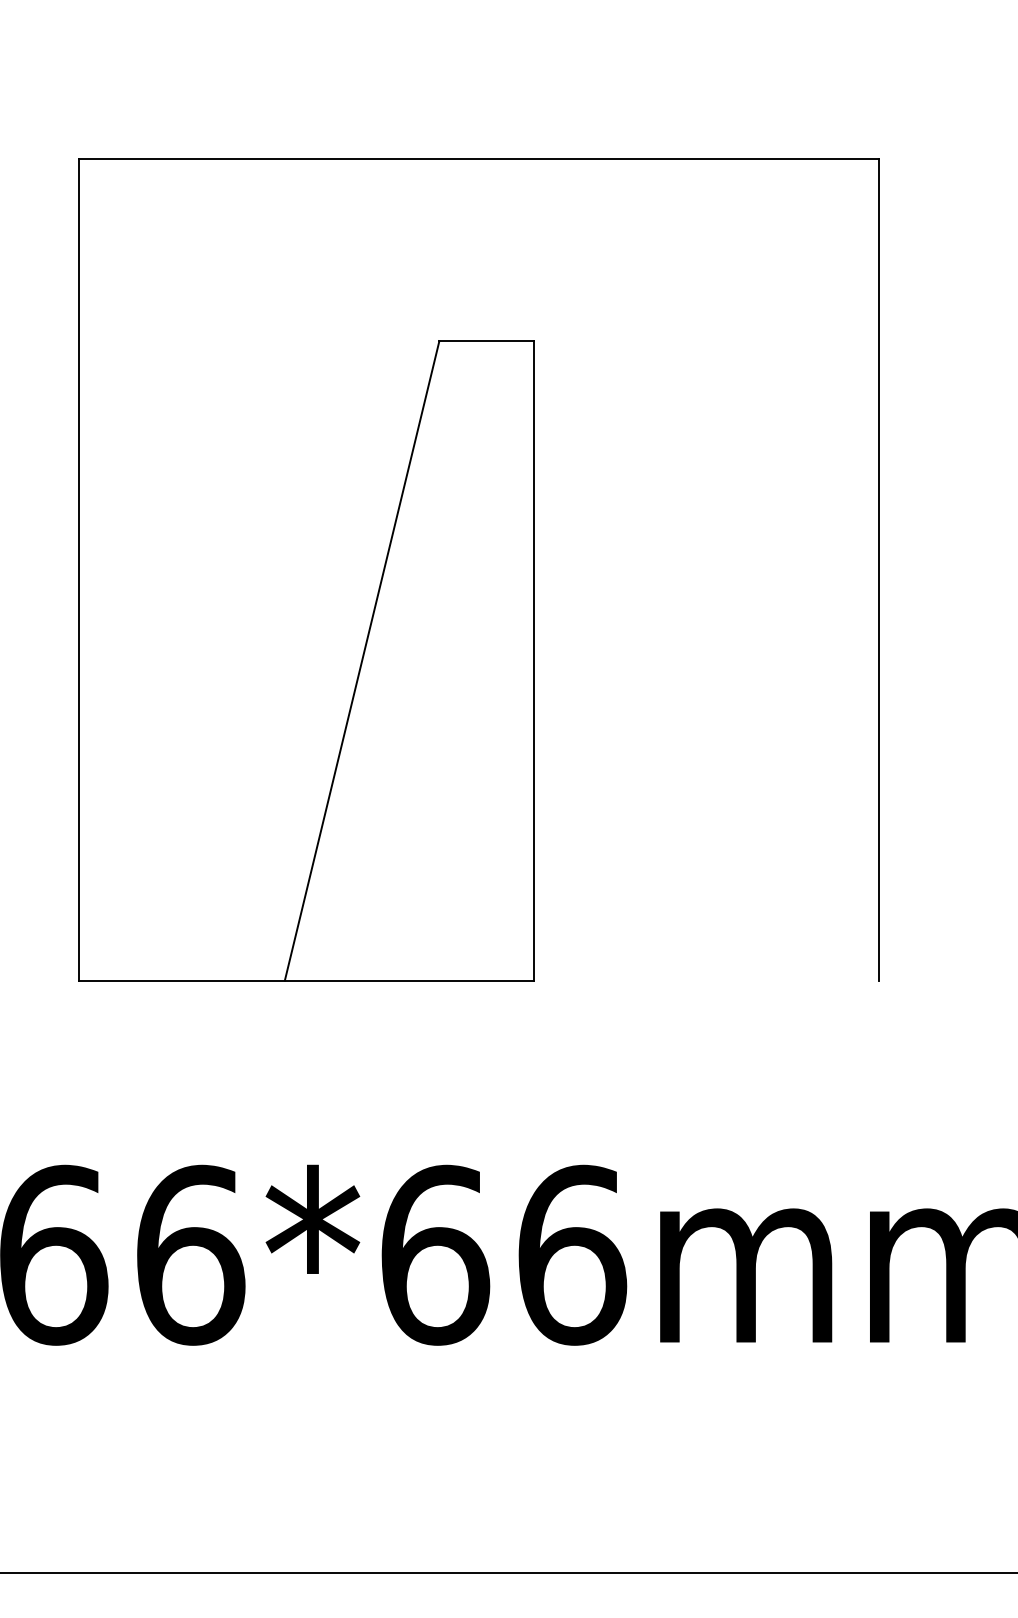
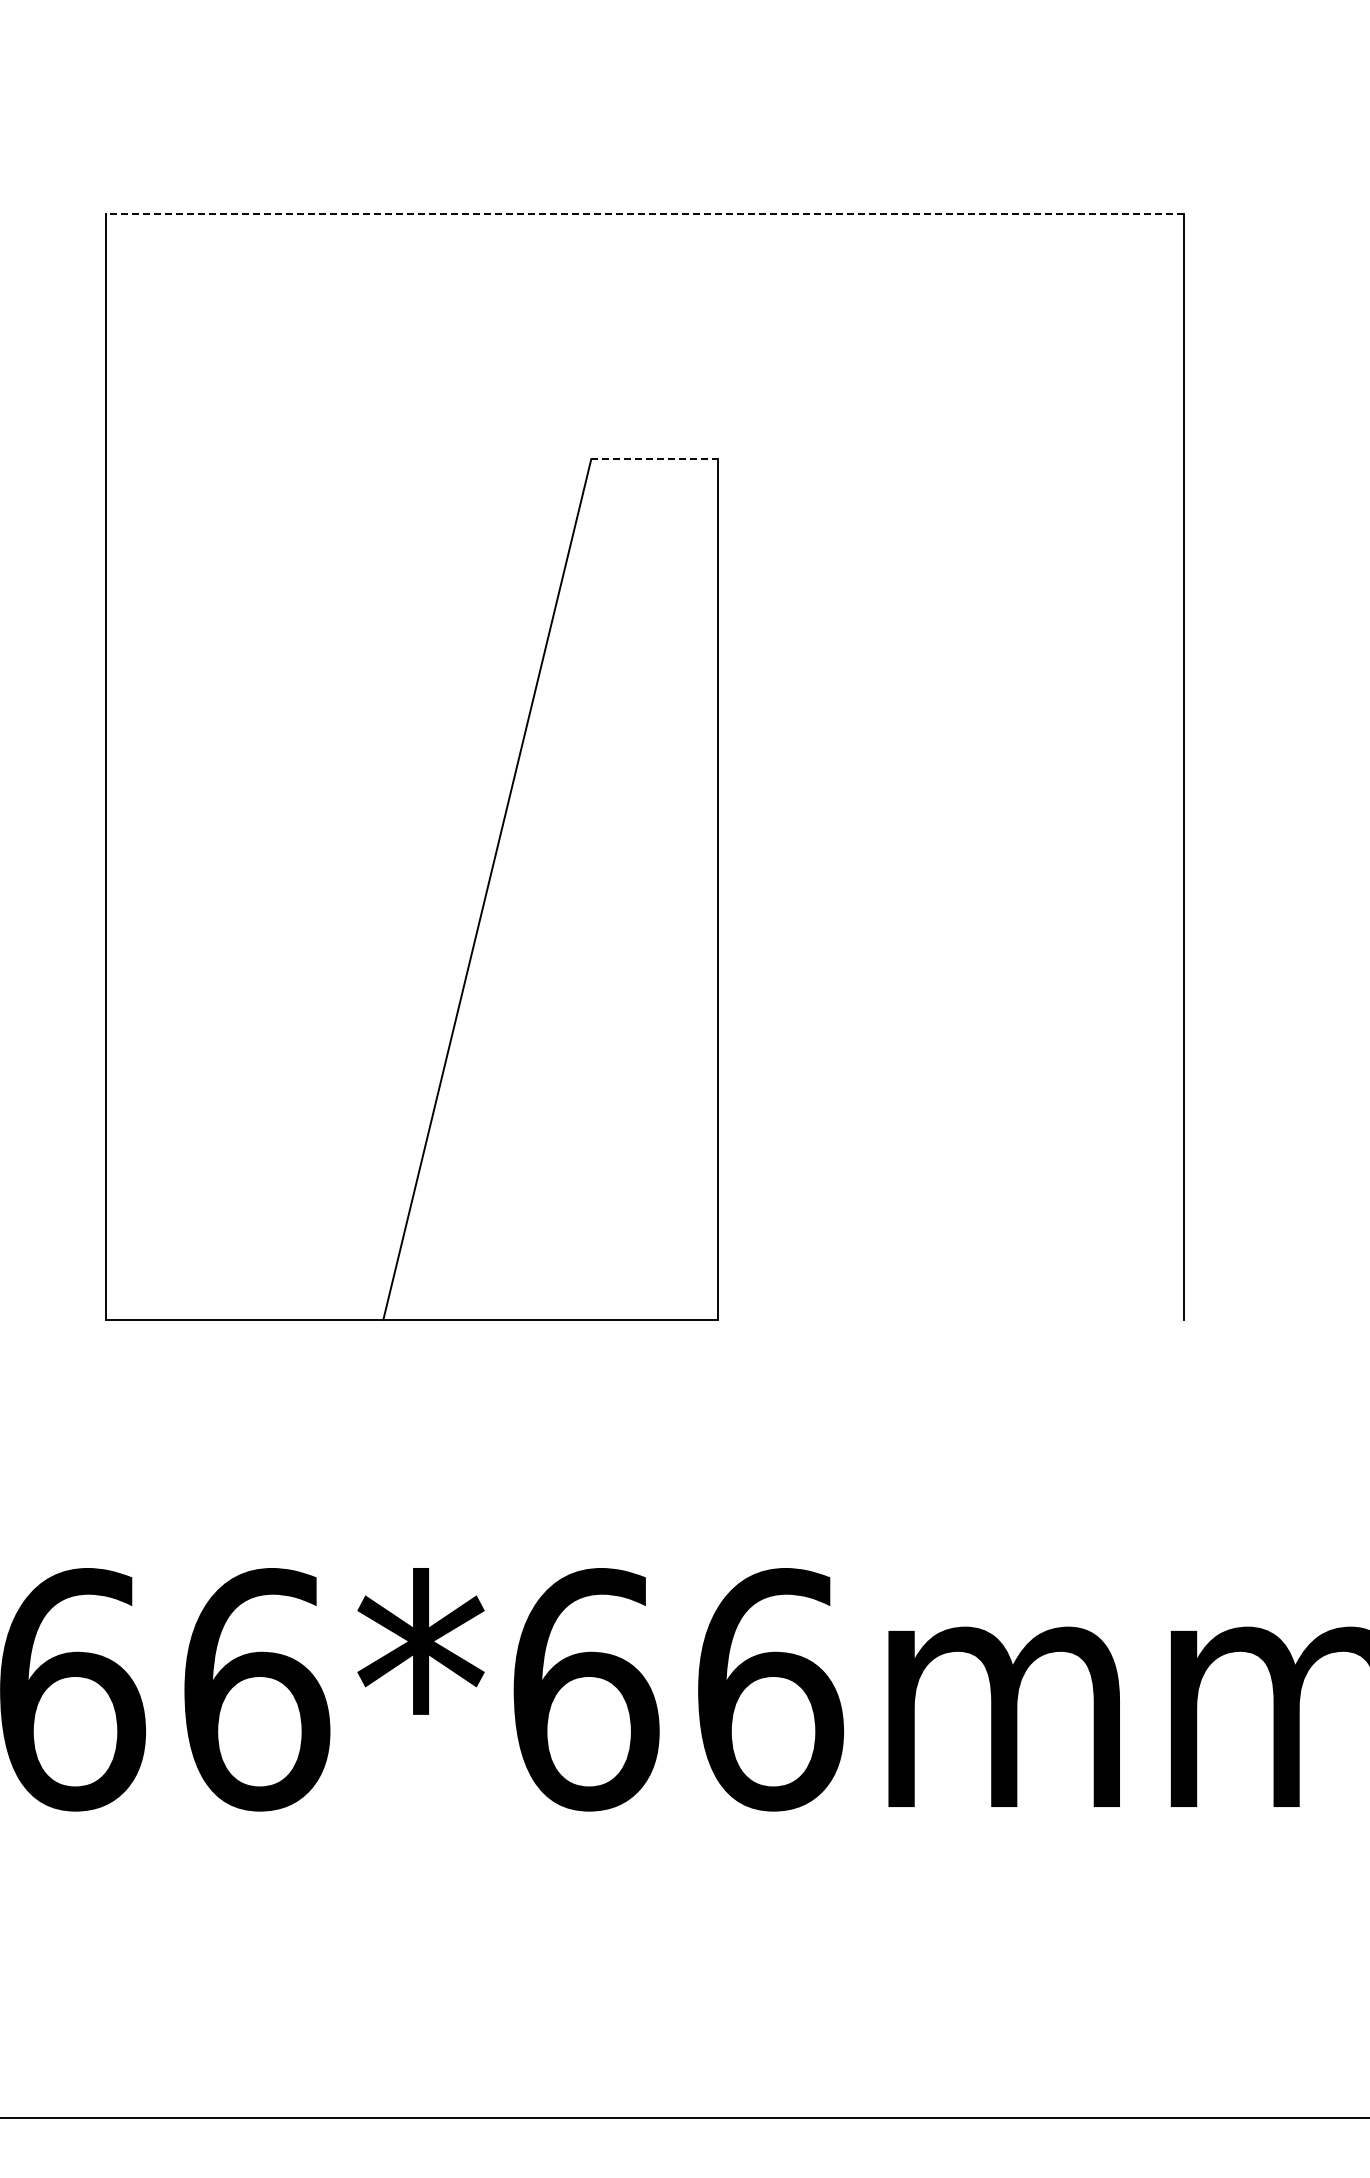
line: (478, 159) -> (644, 214), solid -> dashed
line: (487, 341) -> (655, 459), solid -> dashed

